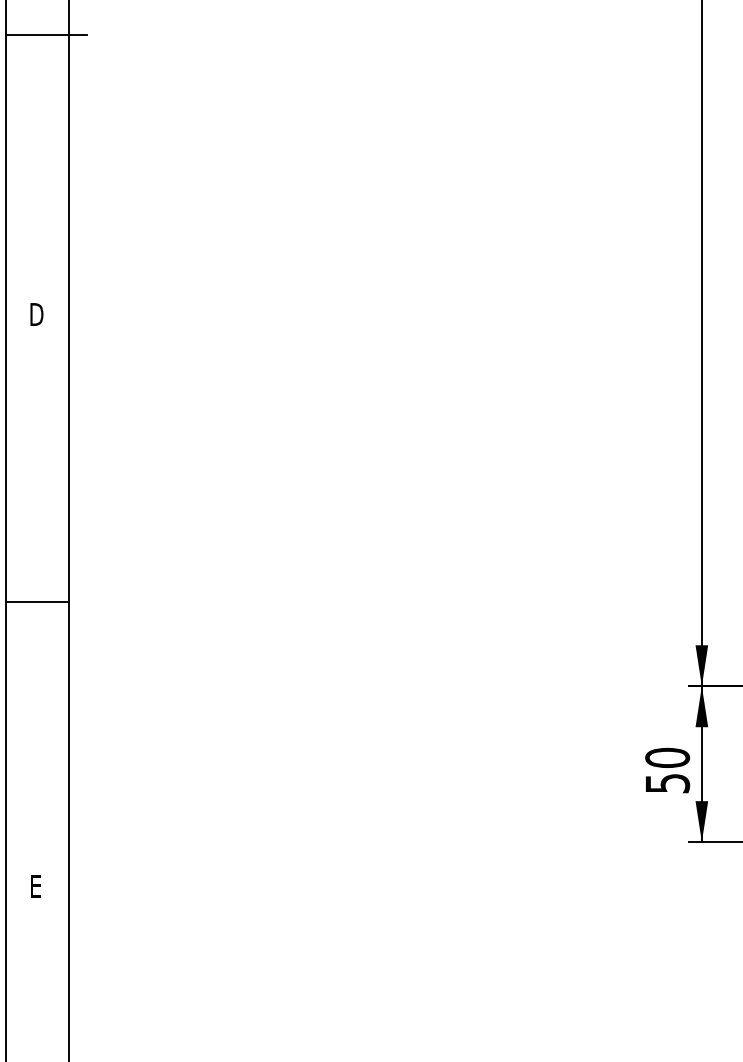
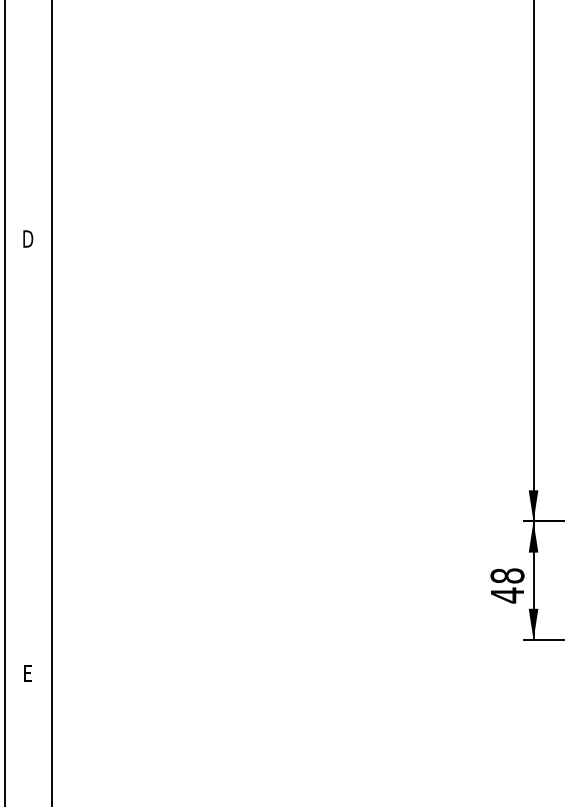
line: (46, 34) -> (35, 26), removed
line: (37, 601) -> (28, 457), removed
text: (667, 770) -> (507, 585), 50 -> 48

